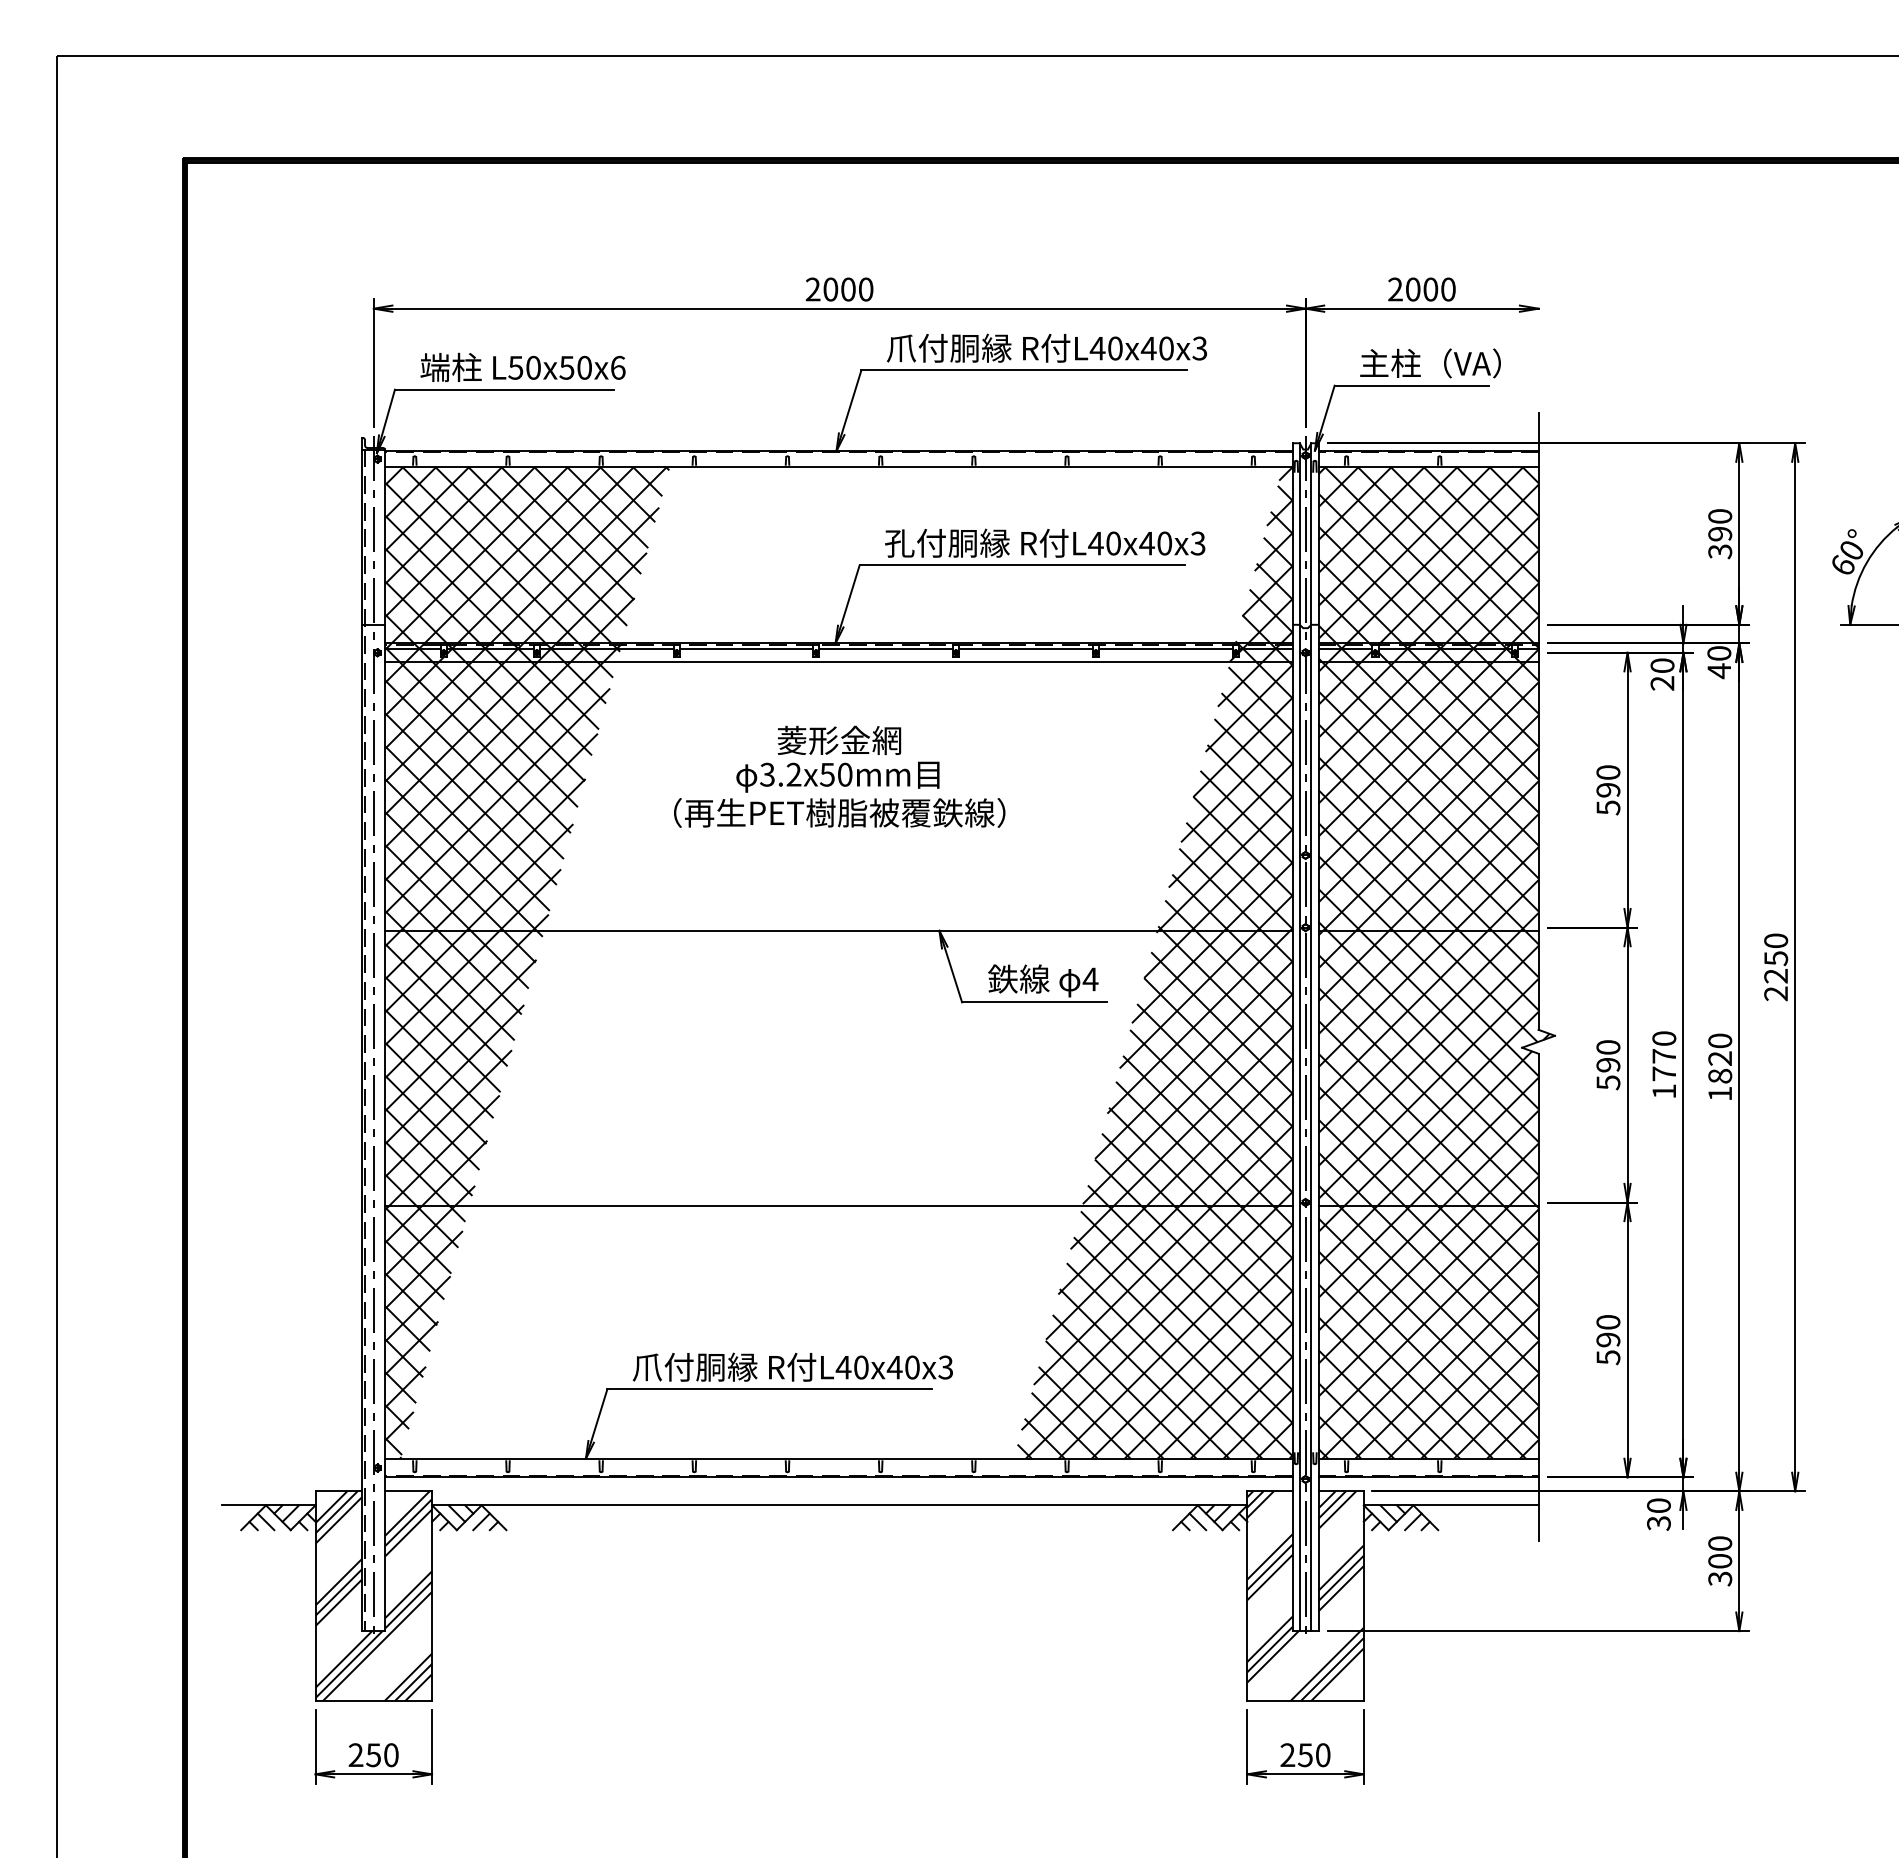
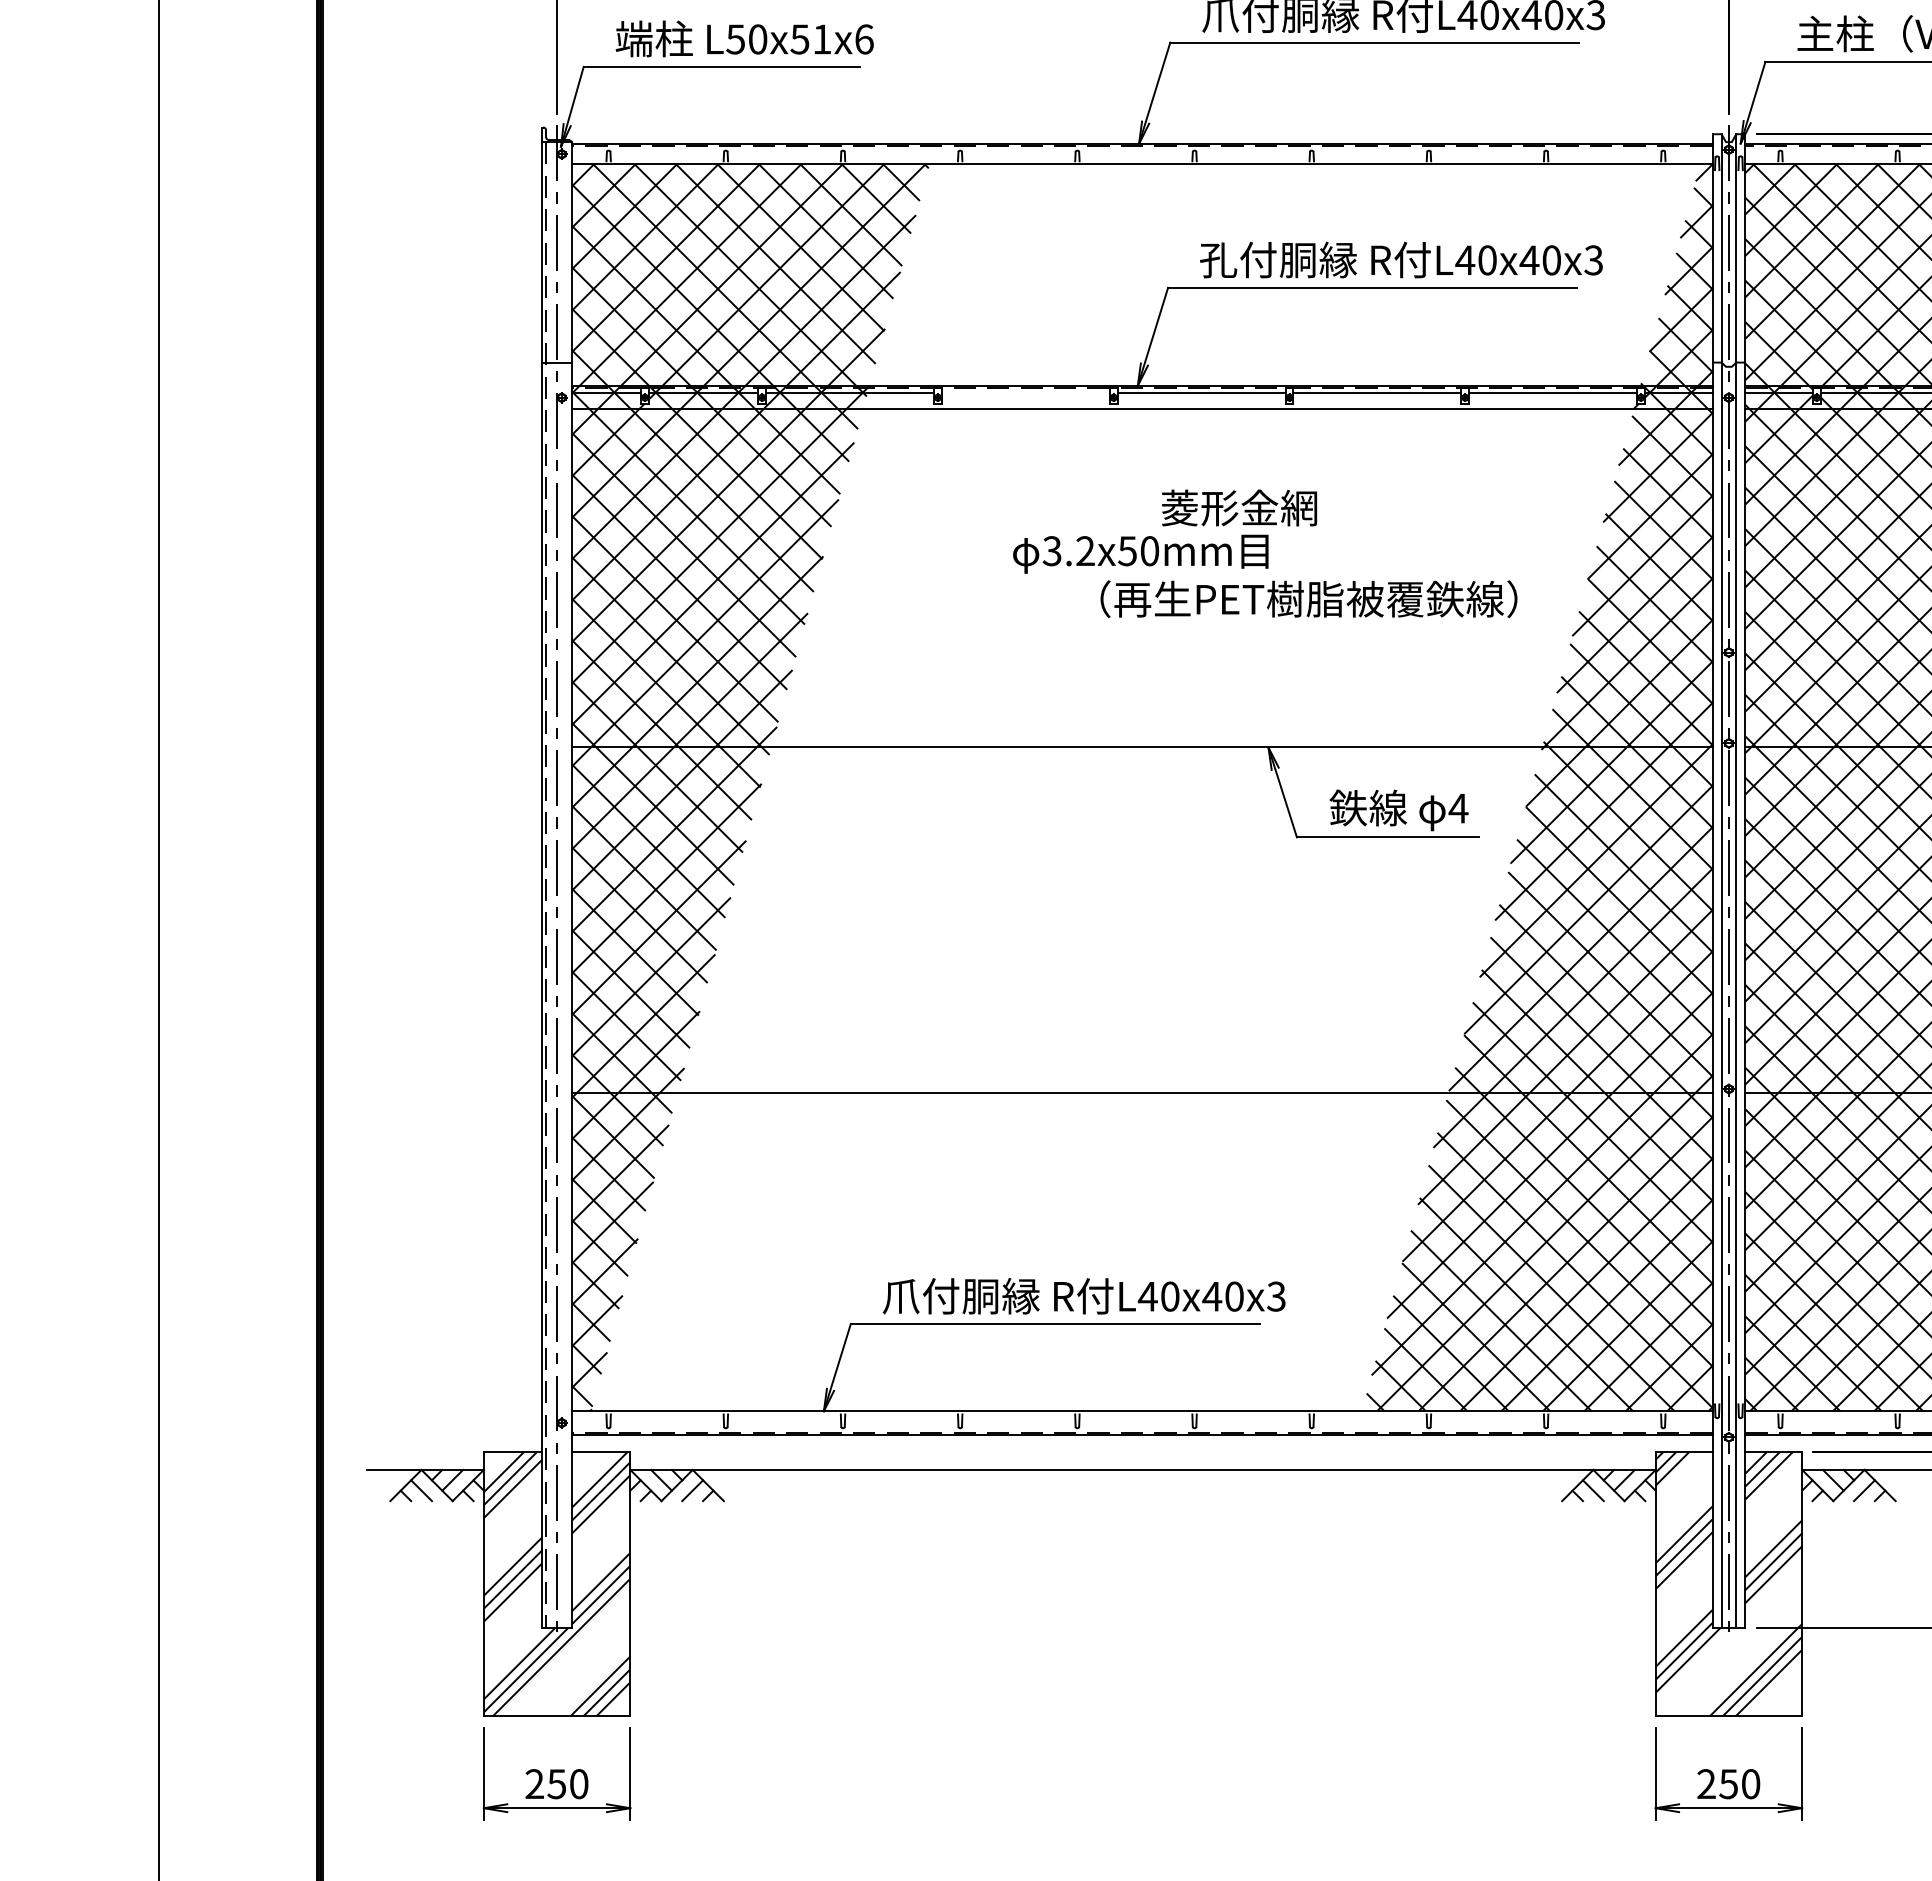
text: (584, 367) -> (822, 38), L50x50x6 -> L50x51x6
line: (746, 649) -> (1025, 393), removed
text: (839, 740) -> (1239, 508), moved
text: (839, 812) -> (1308, 598), moved

